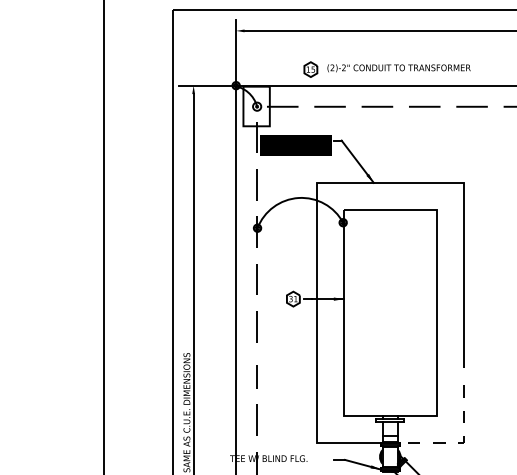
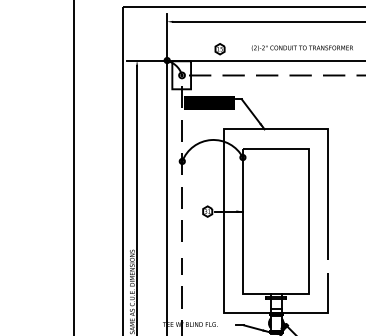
text: (397, 67) -> (301, 47), moved
line: (461, 443) -> (326, 313), dashed -> solid

